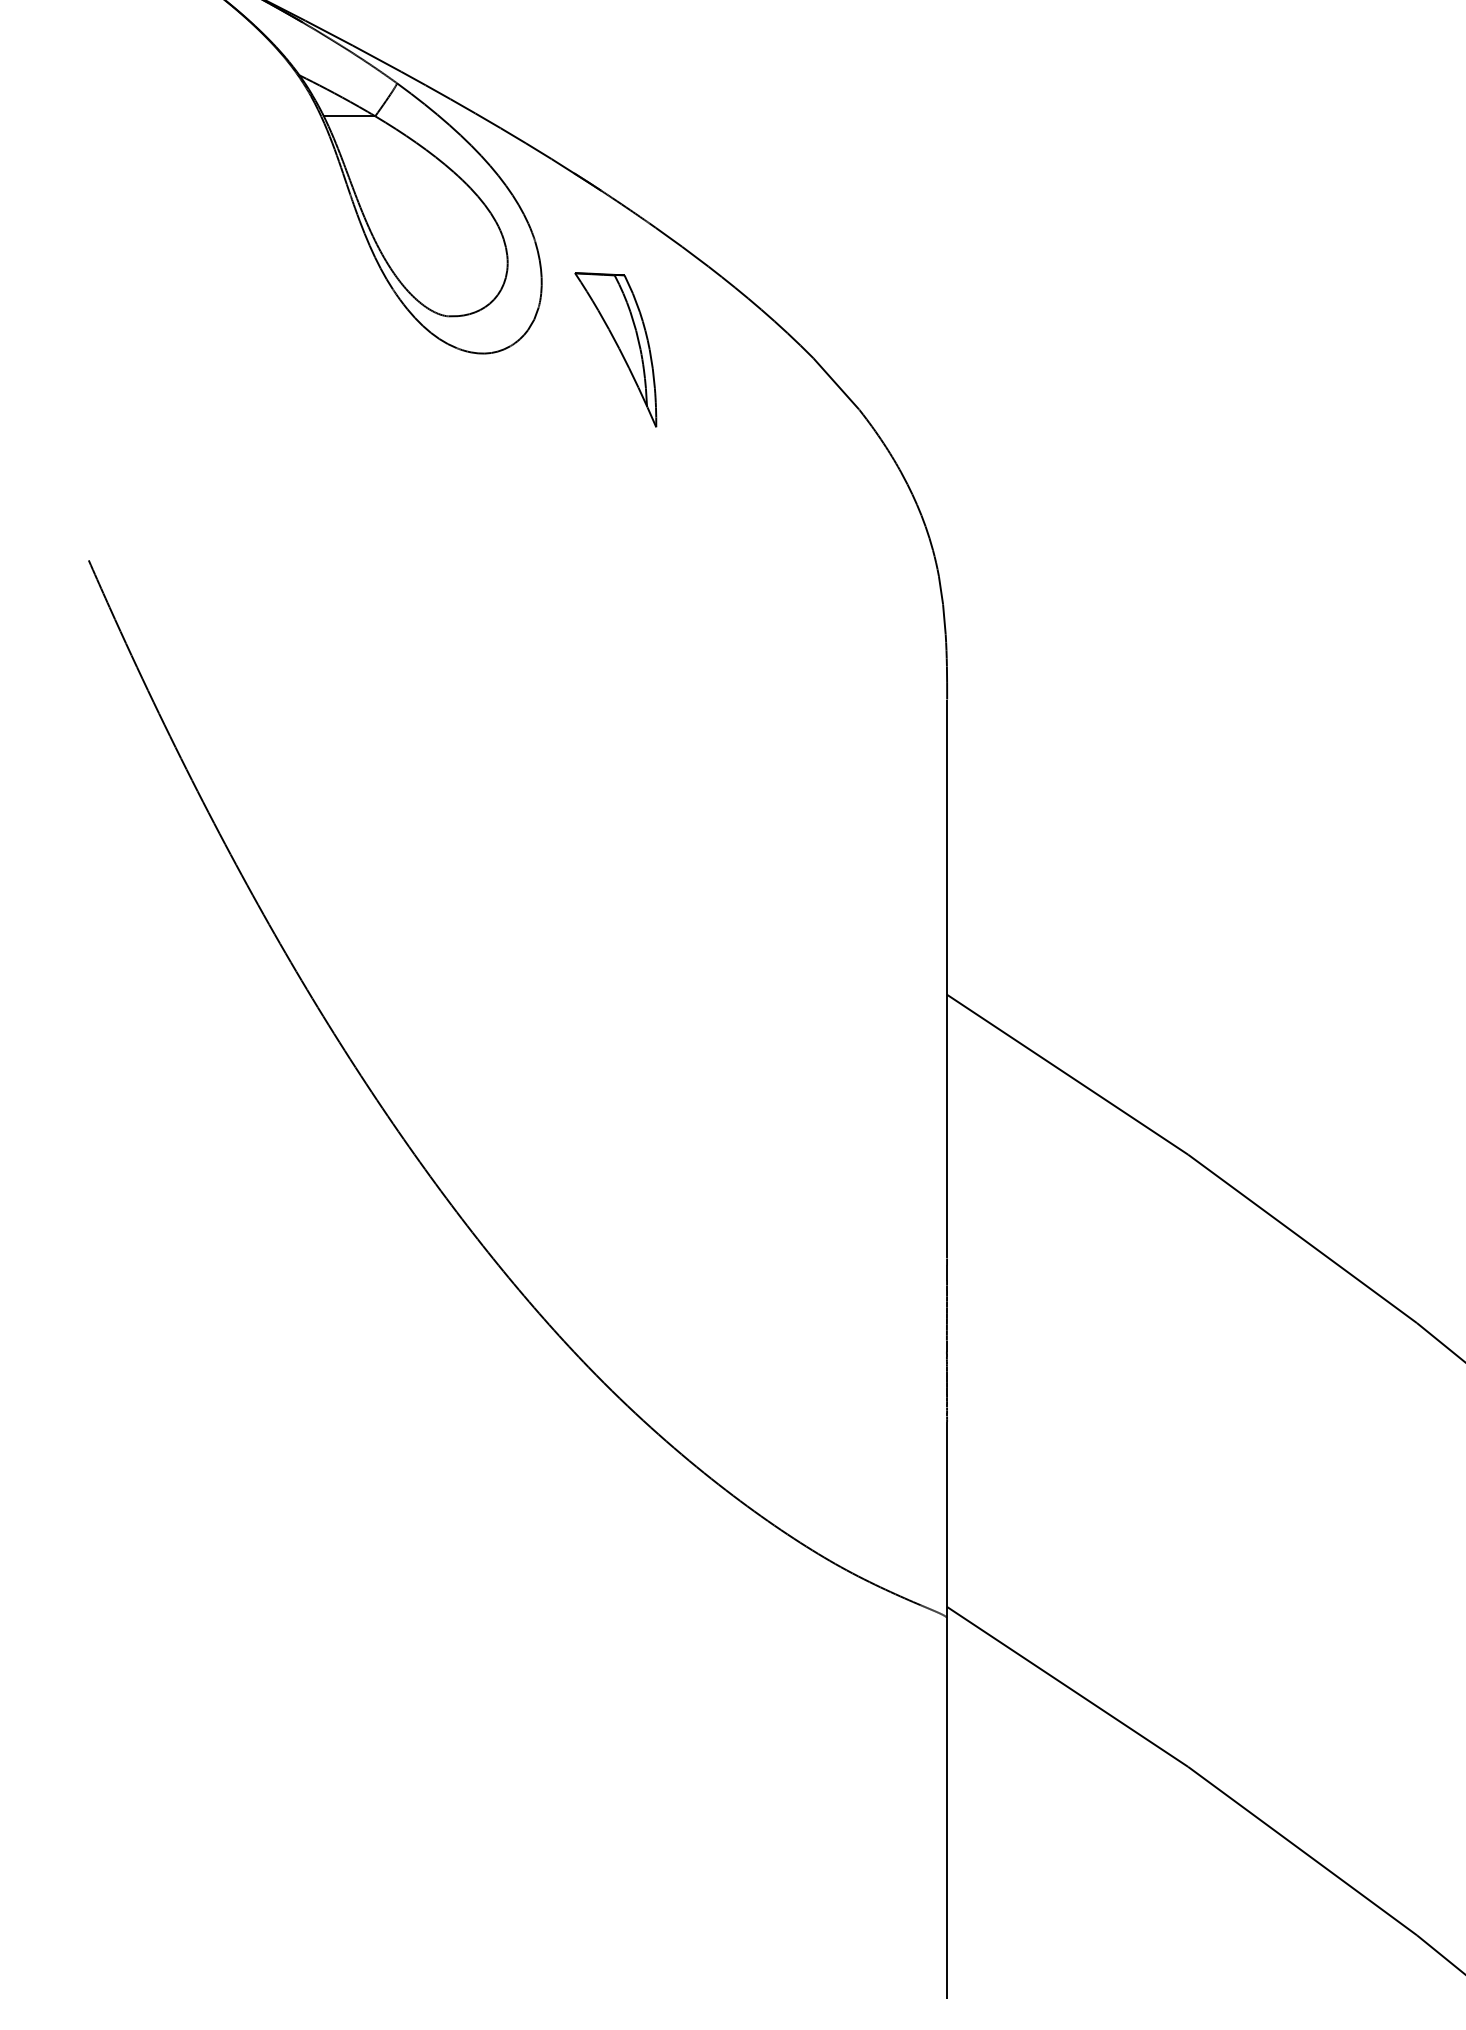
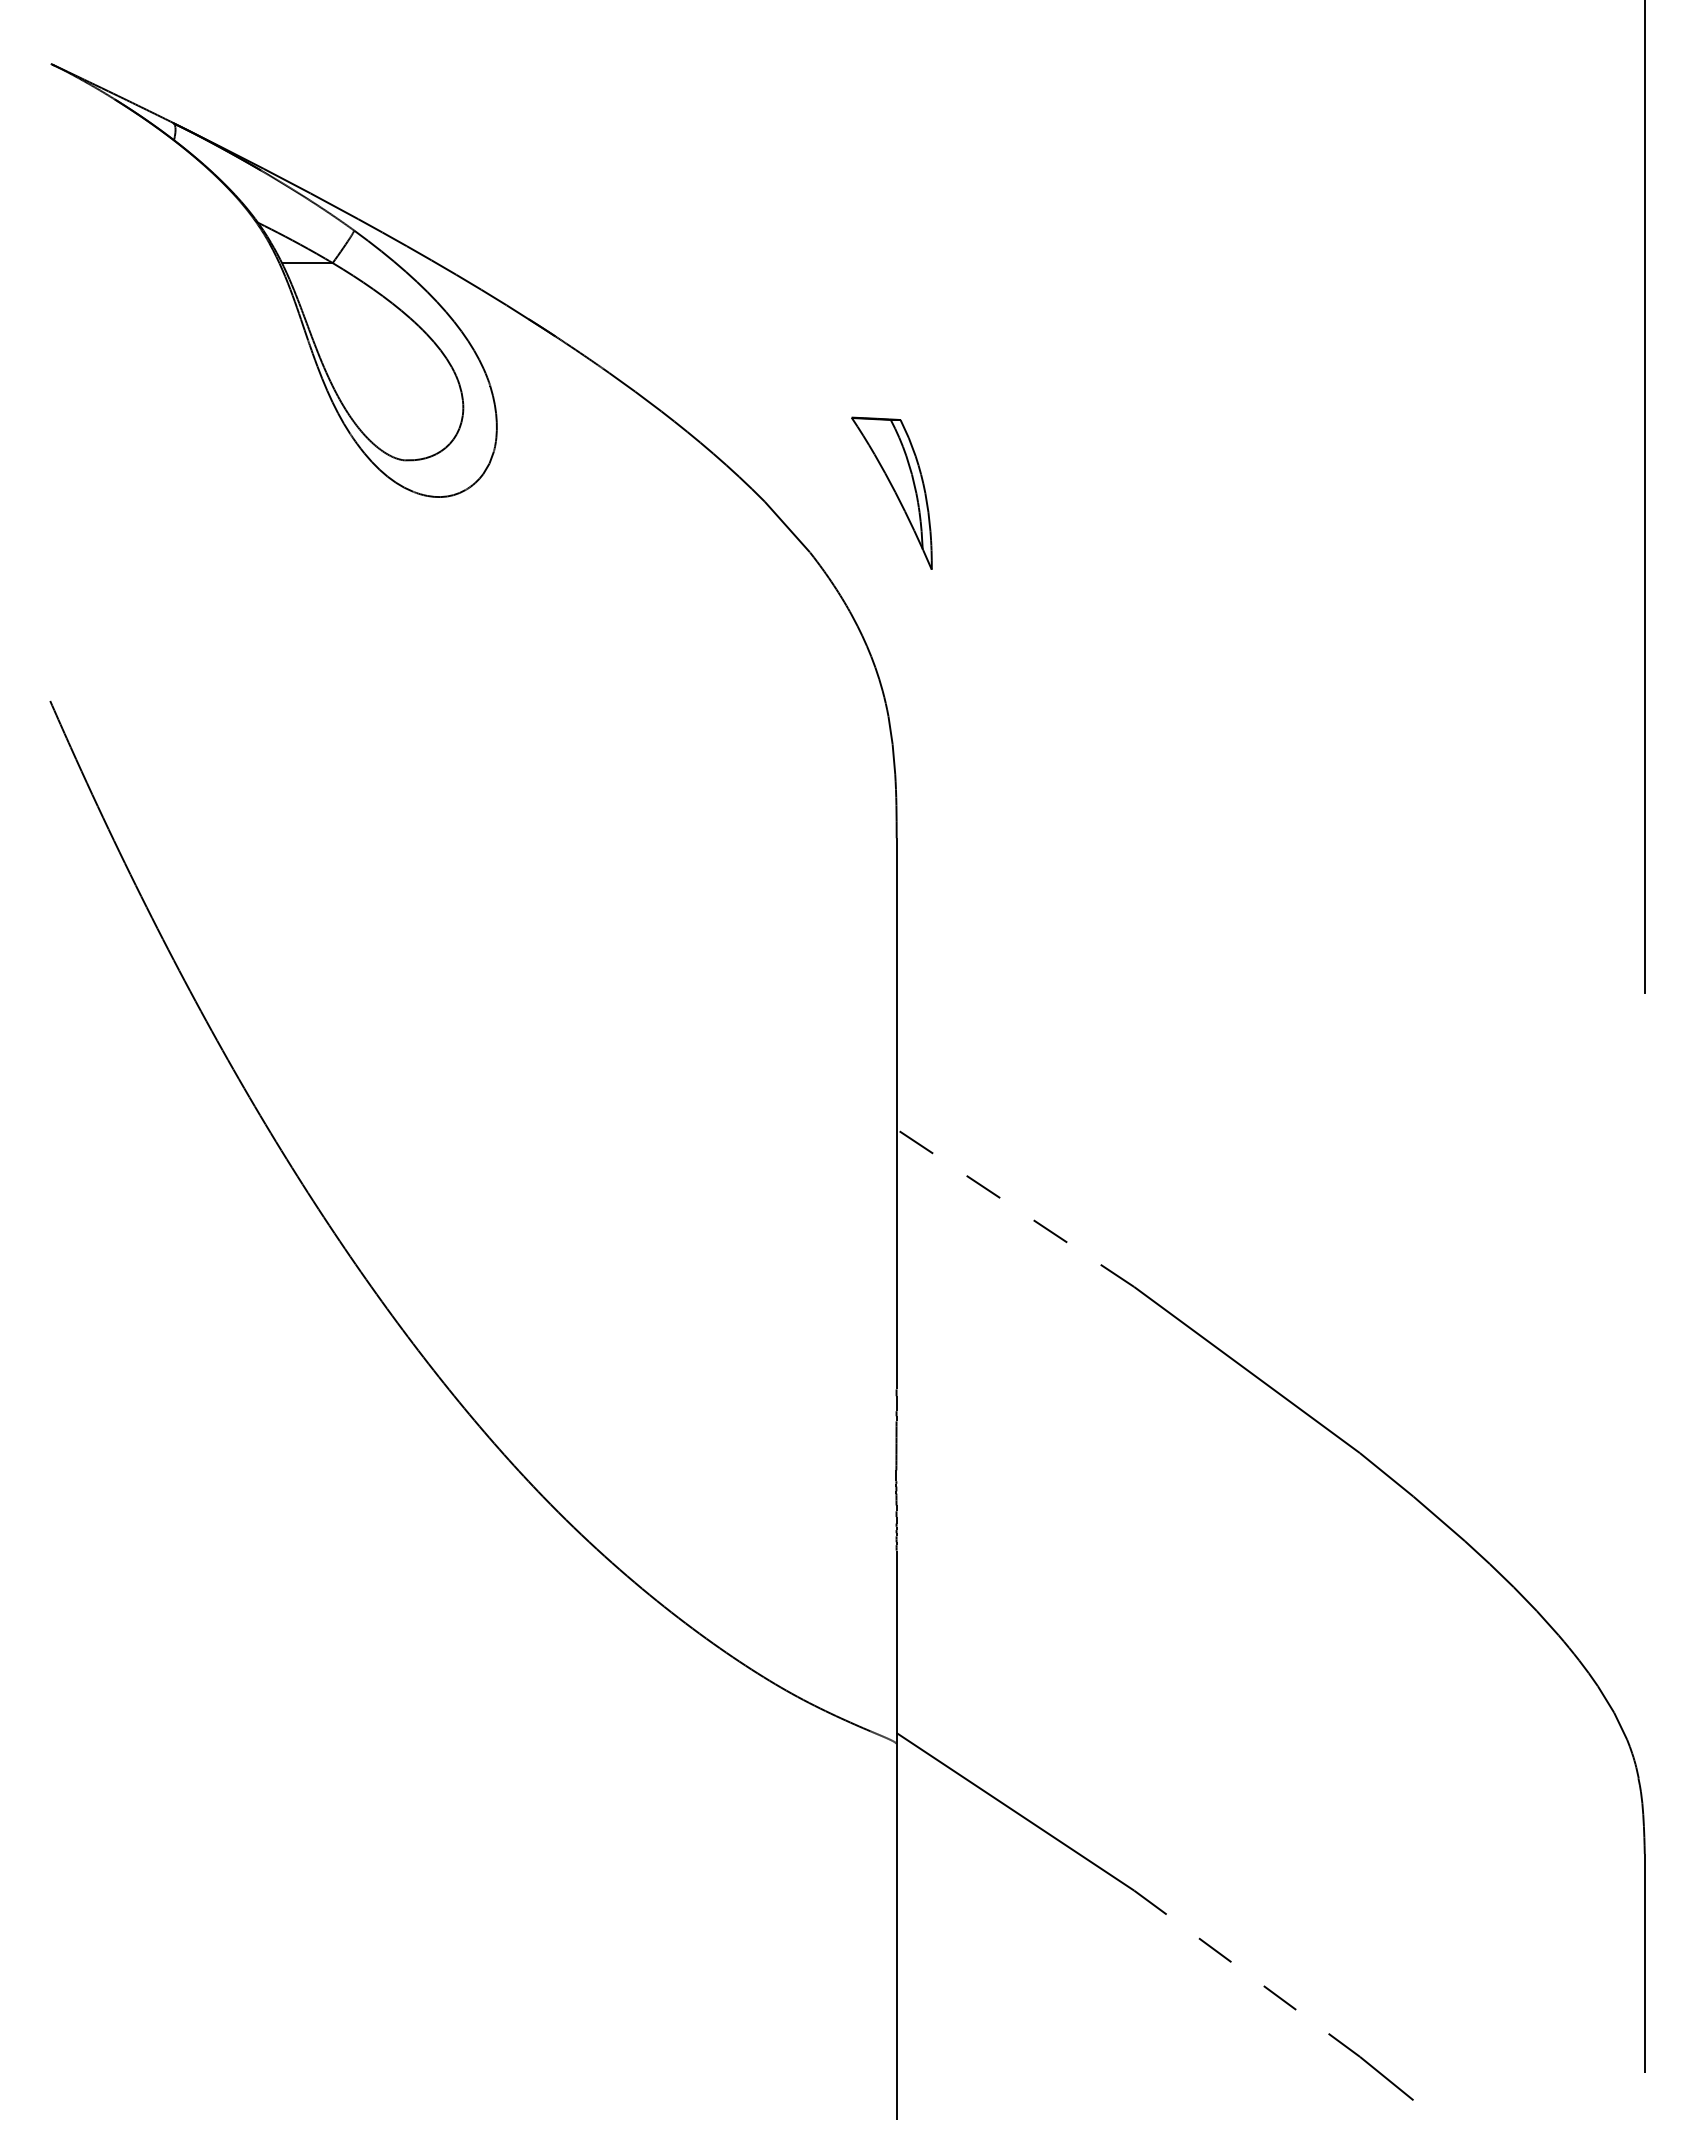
part: (615, 348) -> (891, 492), moved
line: (1067, 1075) -> (1015, 1208), solid -> dashed
line: (1302, 1851) -> (1247, 1974), solid -> dashed

